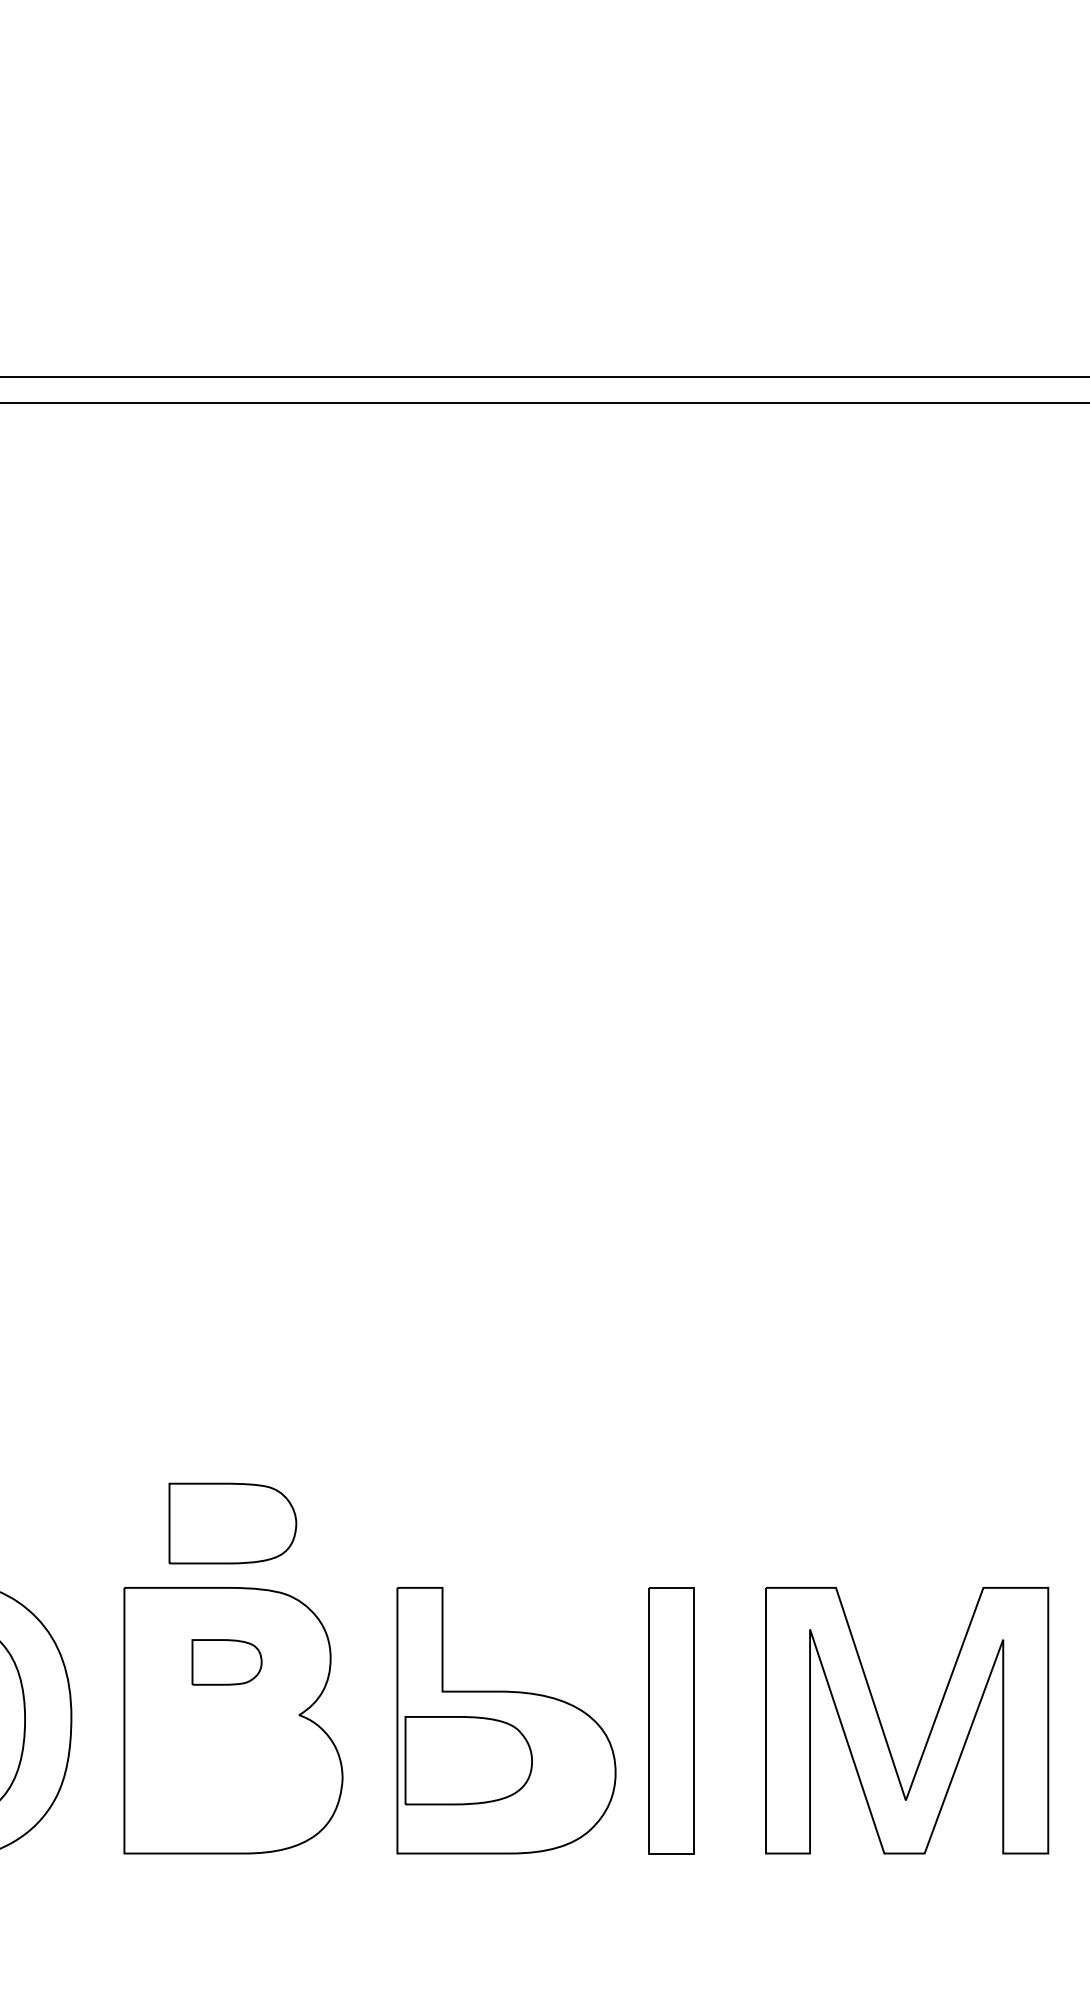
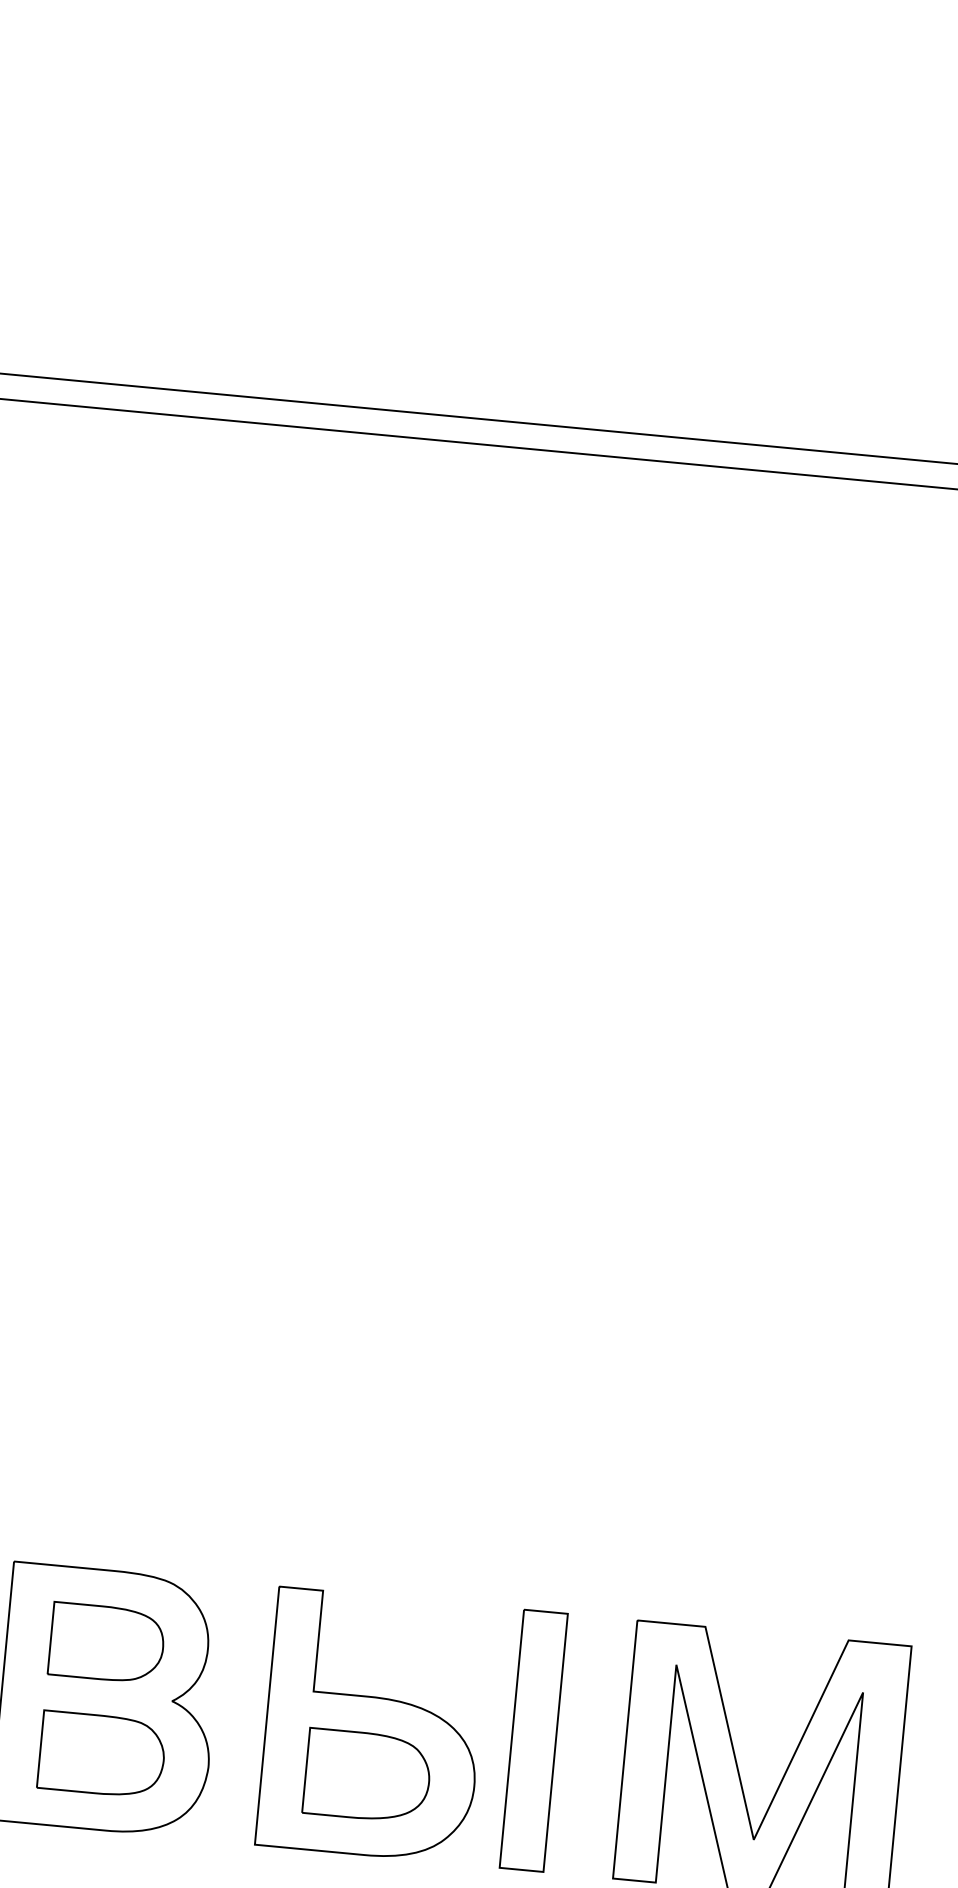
part: (232, 1523) -> (101, 1754), moved
part: (226, 1662) -> (106, 1643), size x1.67
part: (468, 1760) -> (367, 1775), moved

